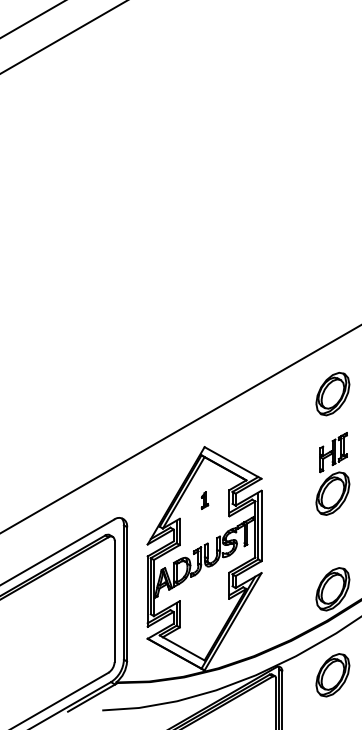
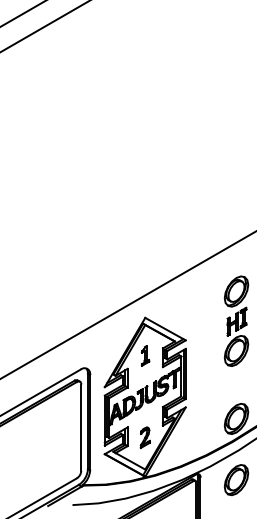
part: (332, 393) -> (236, 291), moved
part: (204, 500) -> (145, 355), size x1.67
part: (204, 615) -> (145, 437), added

